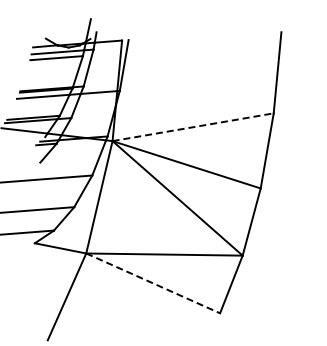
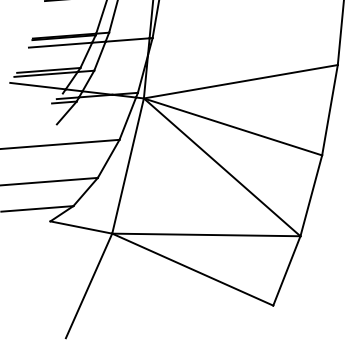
line: (193, 127) -> (241, 82), dashed -> solid
line: (153, 283) -> (193, 269), dashed -> solid

